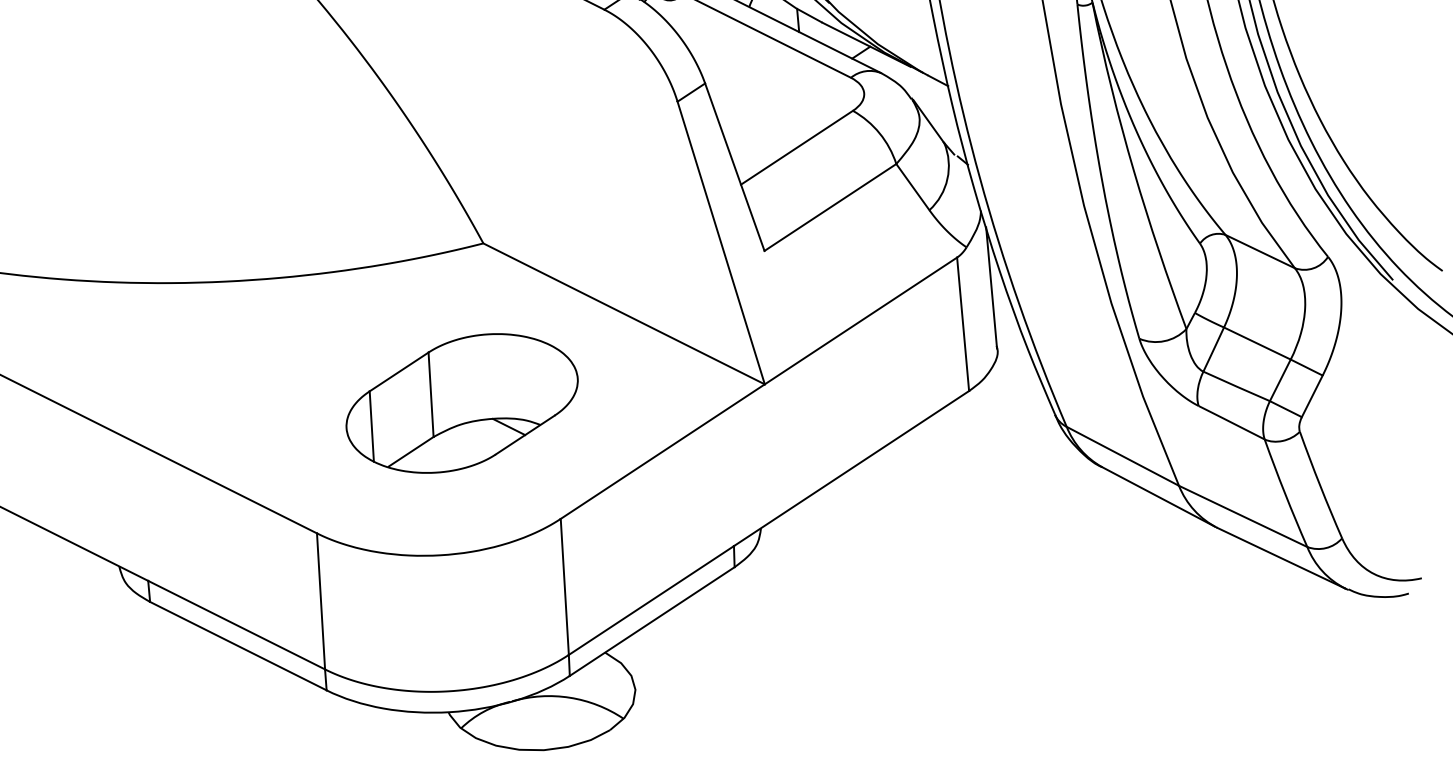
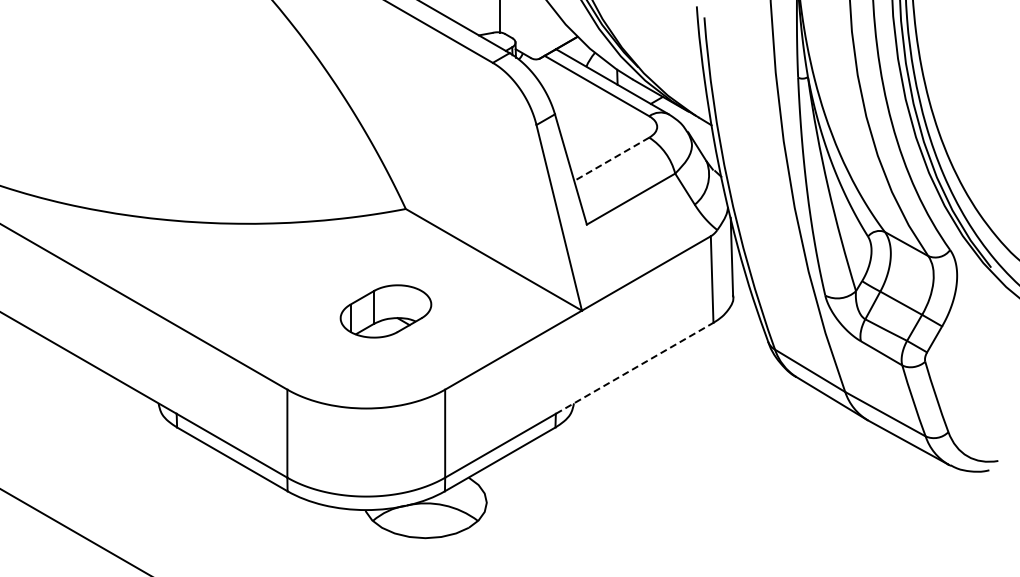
line: (796, 148) -> (611, 159), solid -> dashed
part: (461, 403) -> (385, 311), size x0.6
line: (851, 468) -> (634, 368), solid -> dashed

